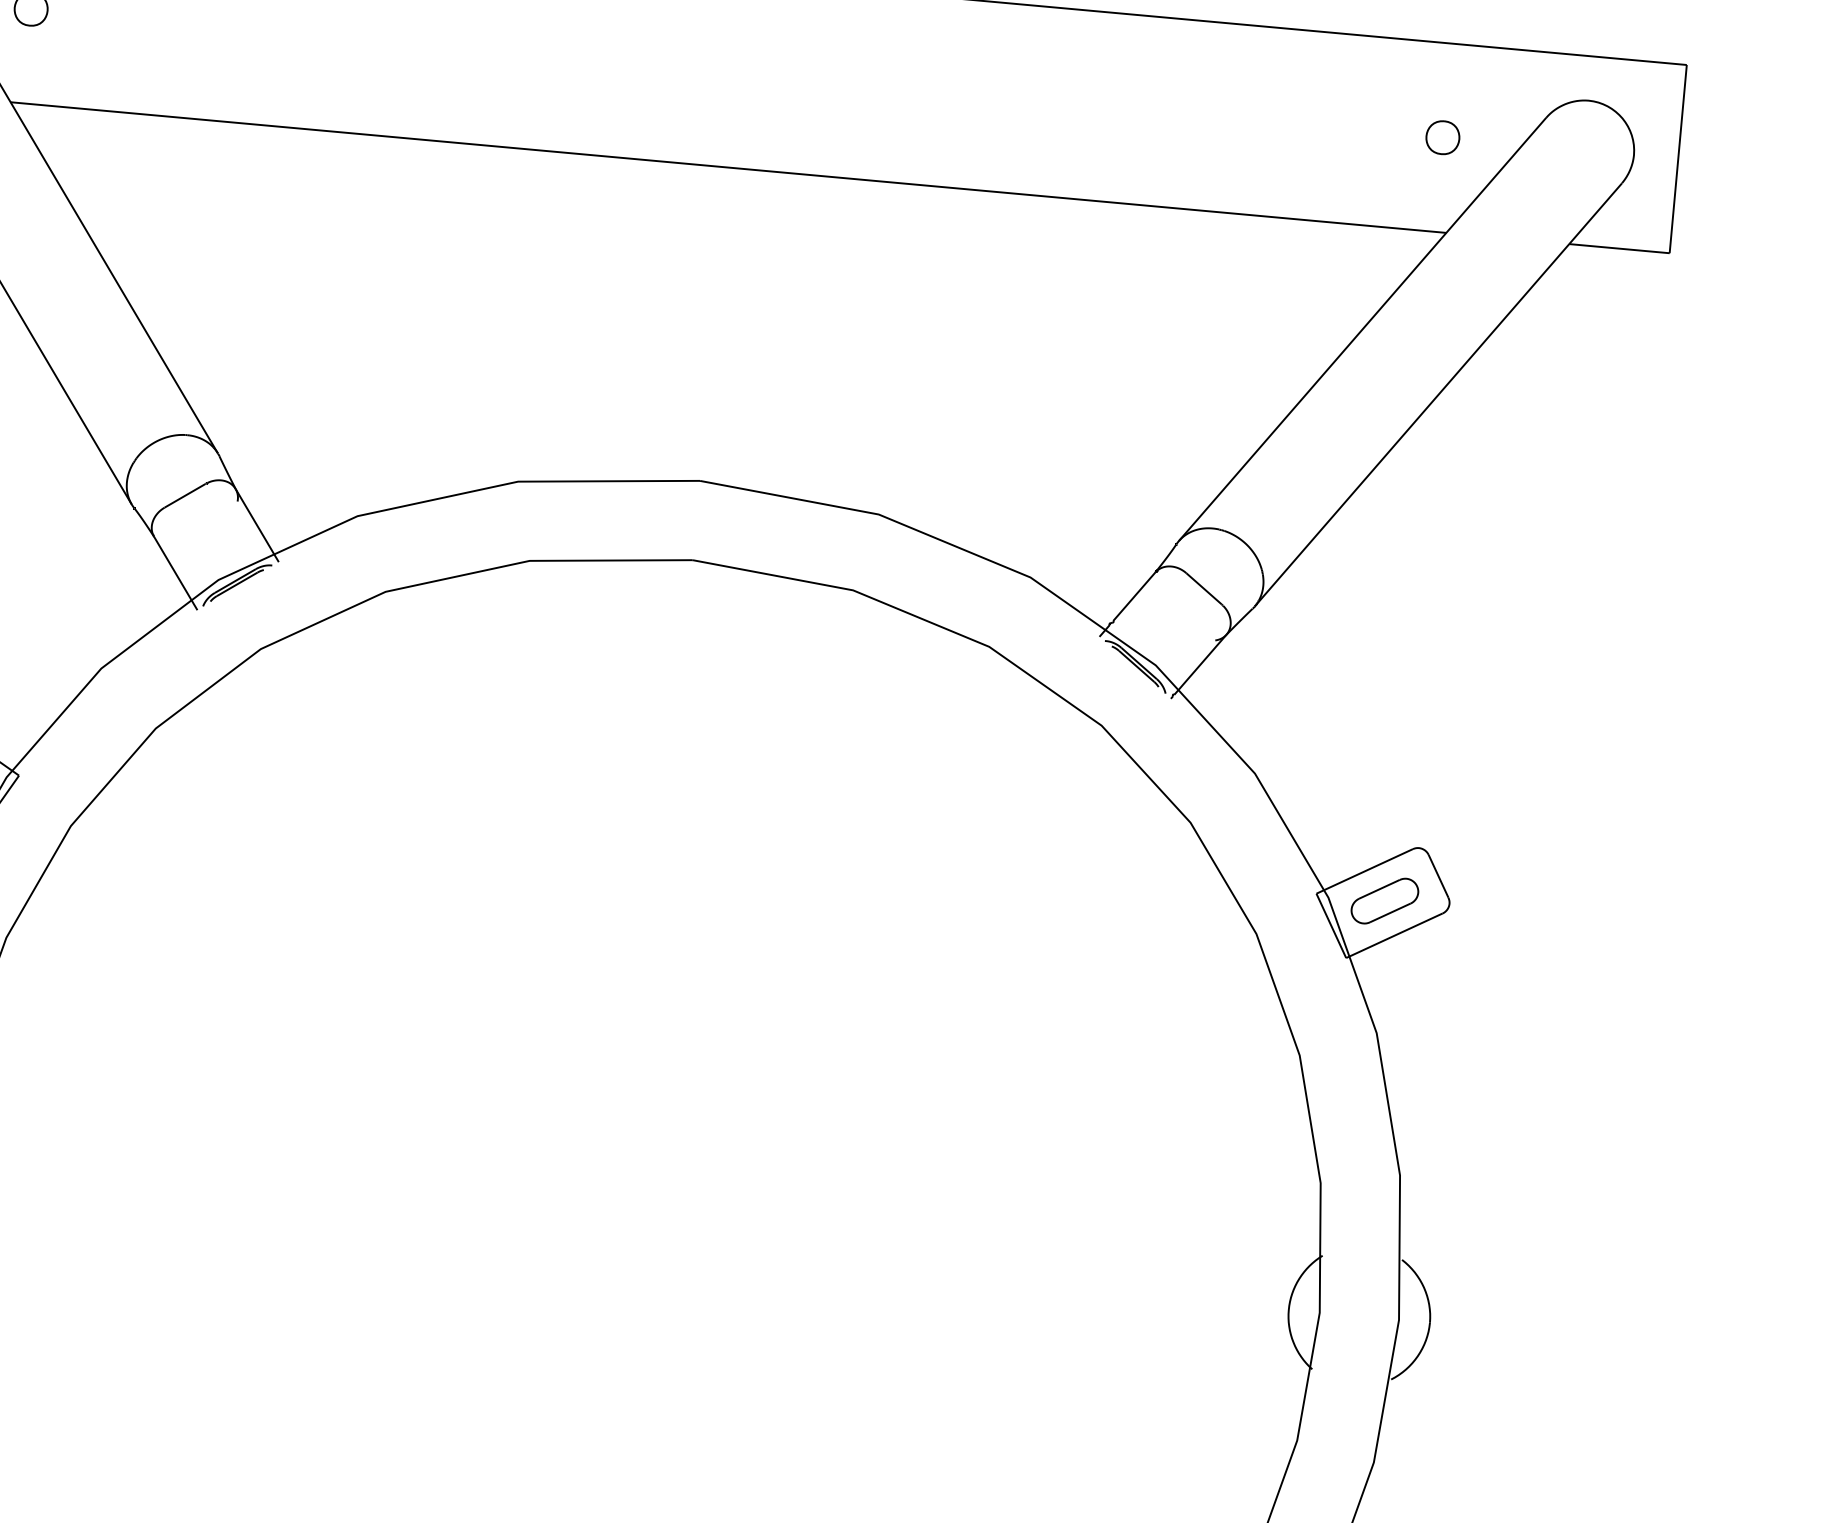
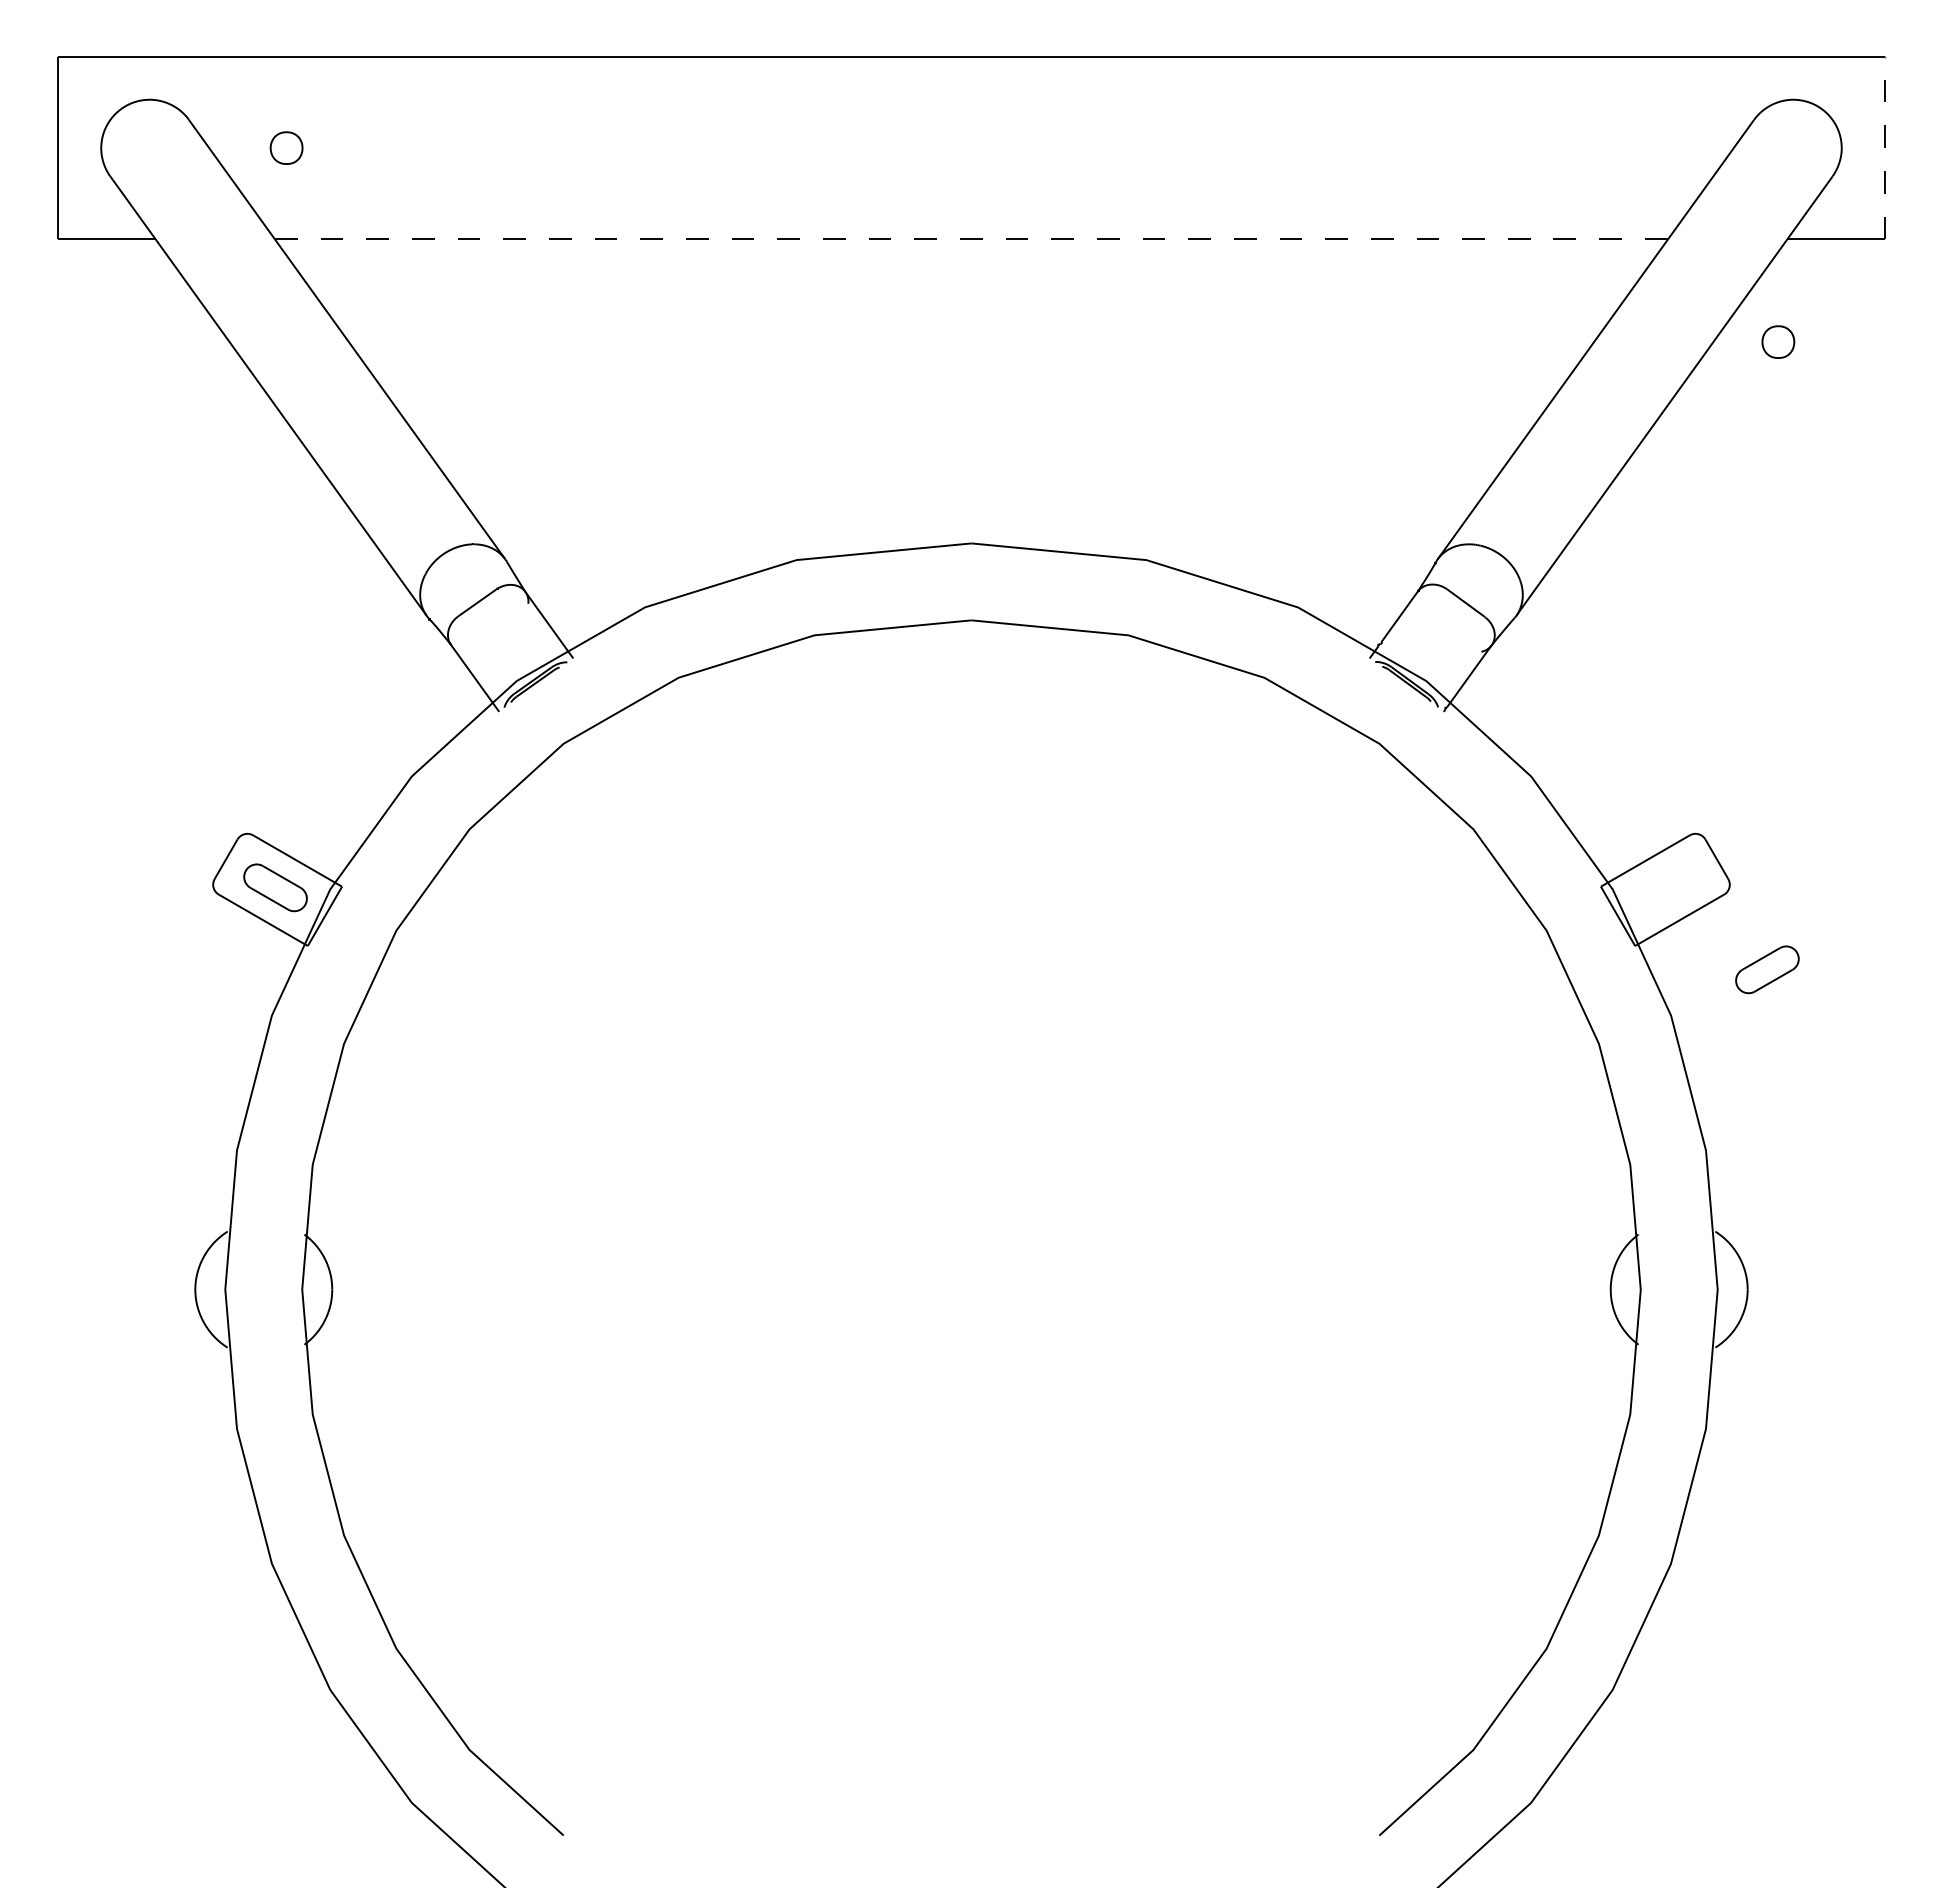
part: (1443, 137) -> (1778, 341), moved
line: (1678, 158) -> (1884, 147), solid -> dashed
line: (728, 167) -> (971, 239), solid -> dashed
part: (1385, 900) -> (1767, 969), moved

